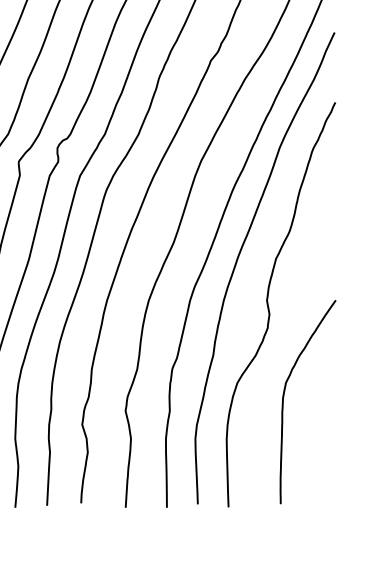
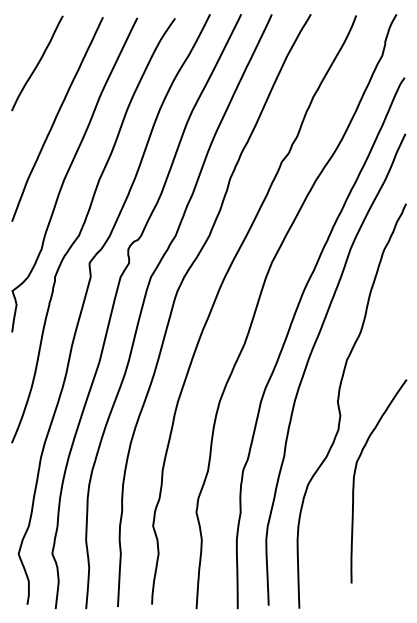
curve: (284, 396) -> (355, 475), moved

